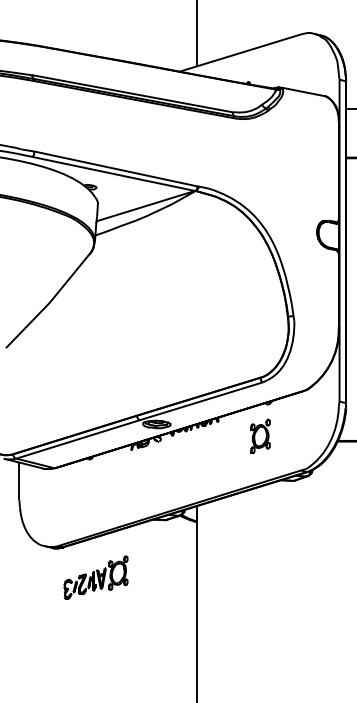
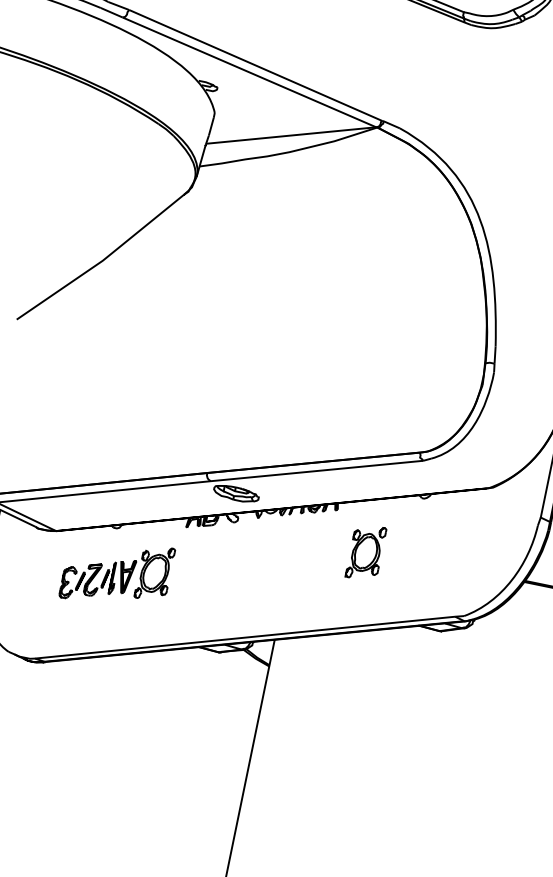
part: (260, 436) -> (365, 552), moved
part: (95, 577) -> (116, 572), moved

